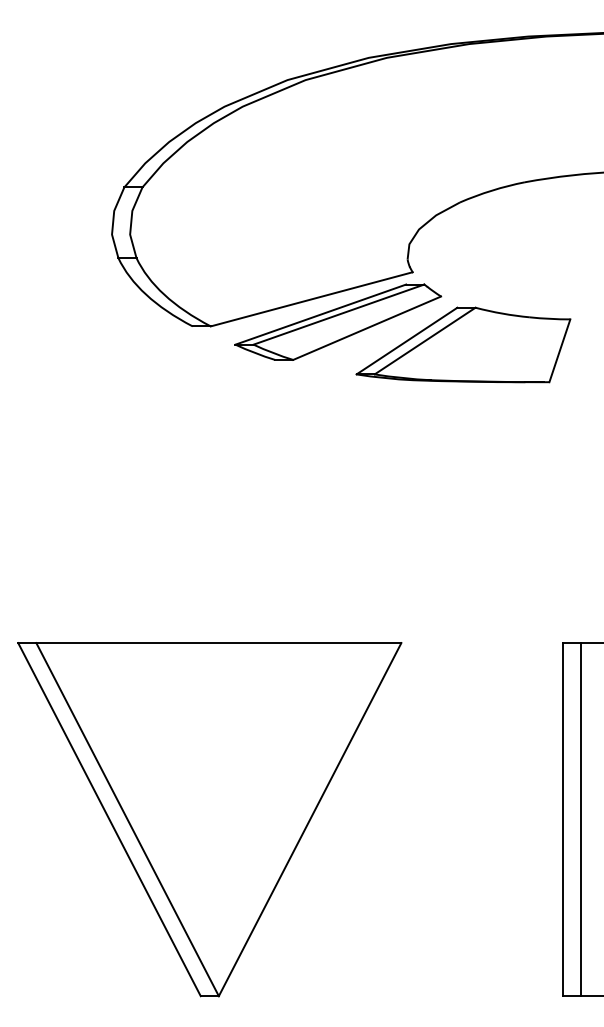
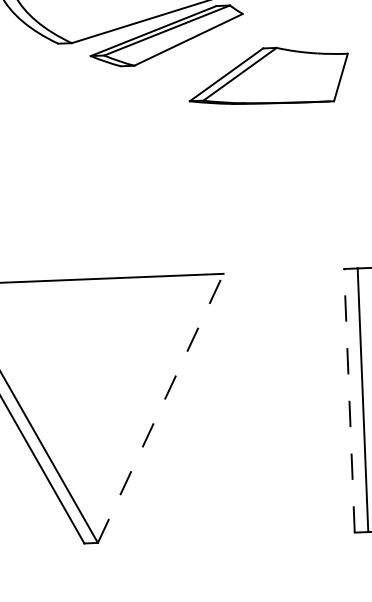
part: (463, 344) -> (268, 75), moved
line: (310, 819) -> (161, 408), solid -> dashed
line: (562, 819) -> (349, 400), solid -> dashed

